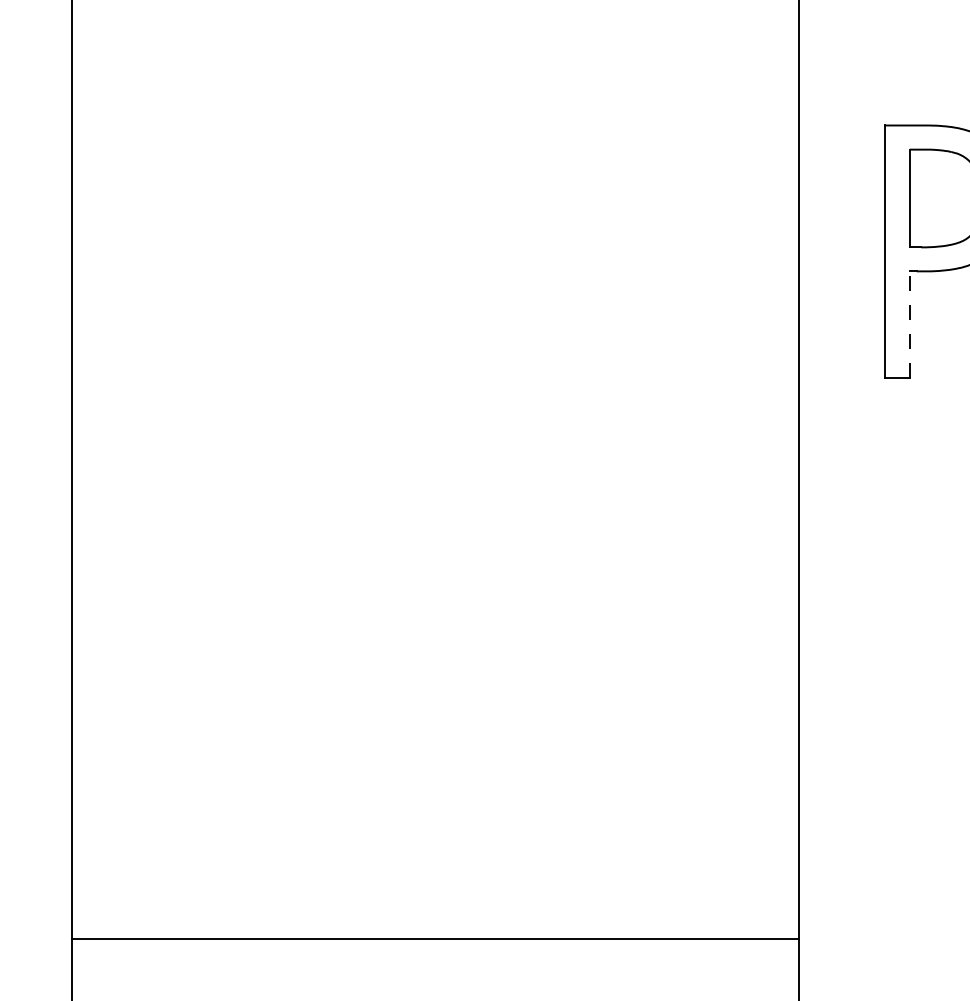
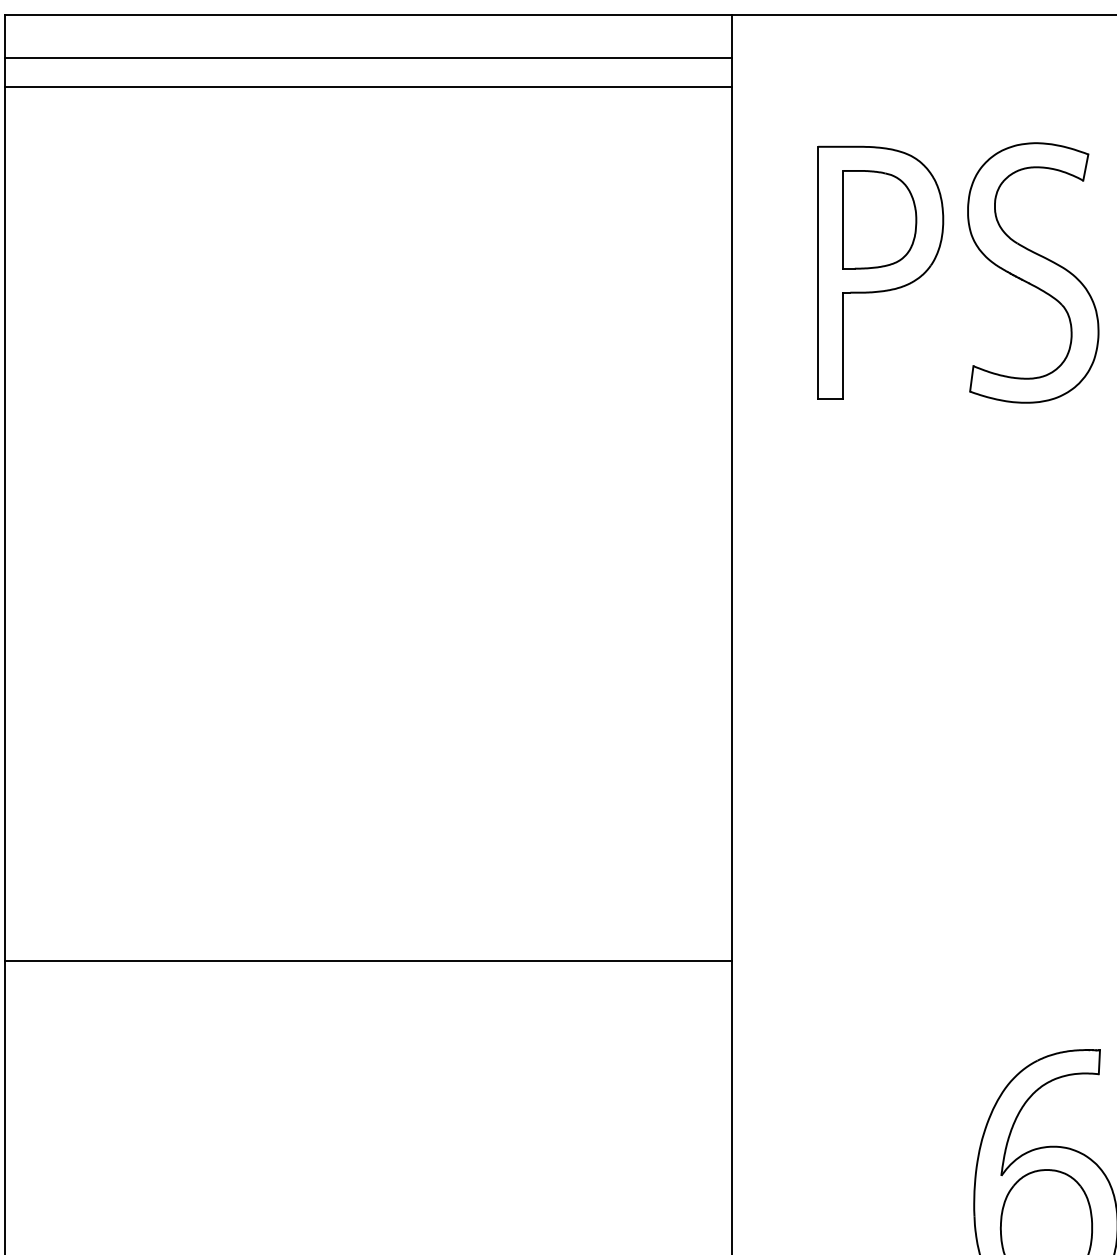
line: (434, 37) -> (368, 58), added
line: (434, 65) -> (368, 86), added
line: (909, 324) -> (843, 345), dashed -> solid

